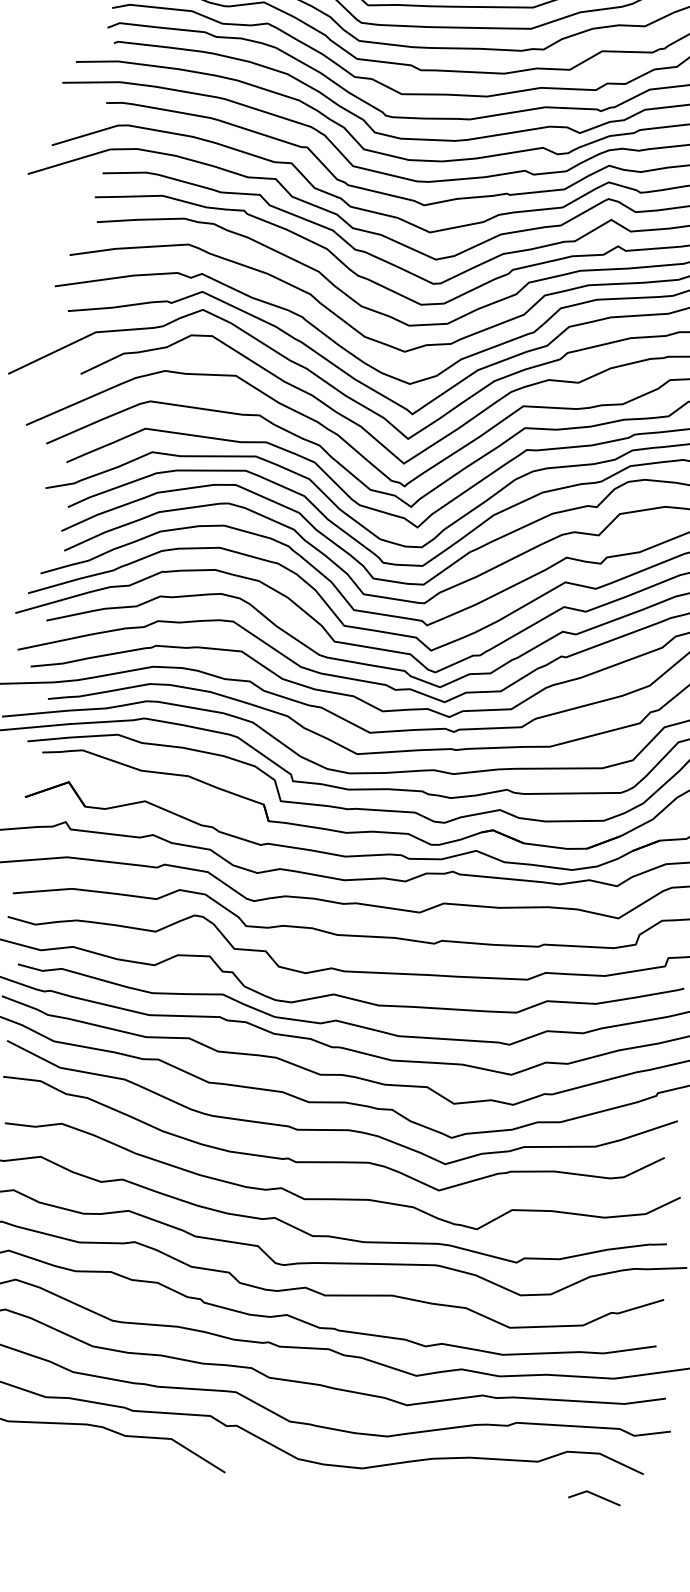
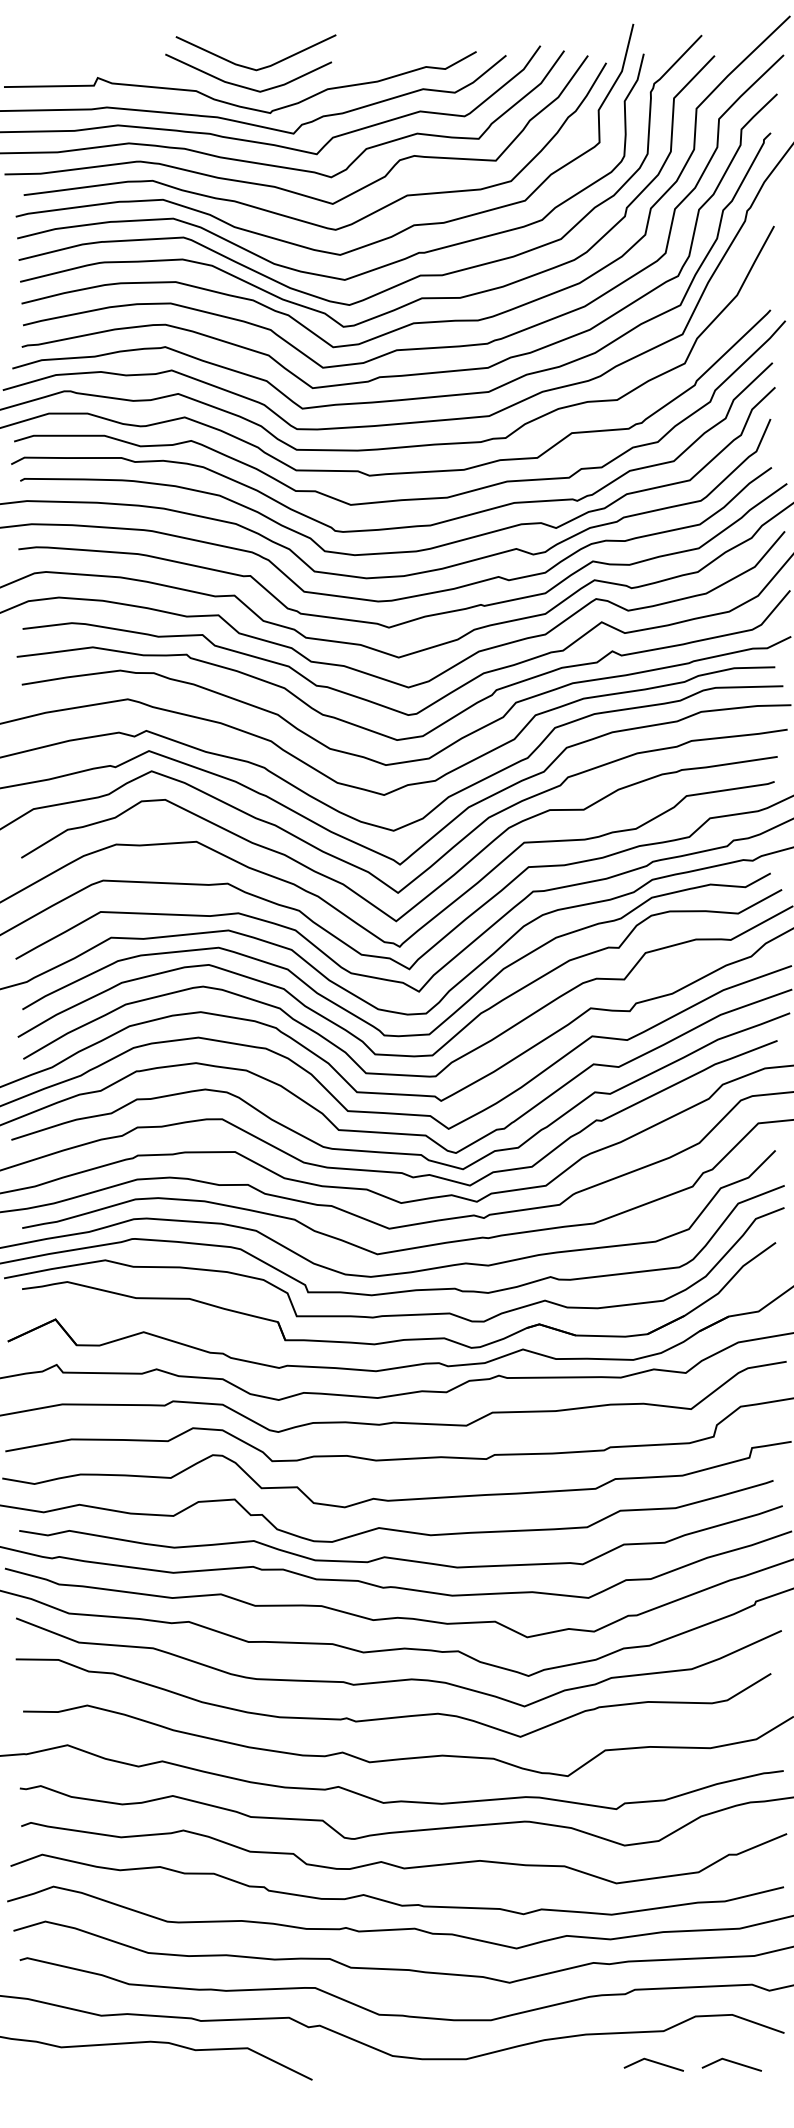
line: (526, 1488) -> (653, 2062), added

